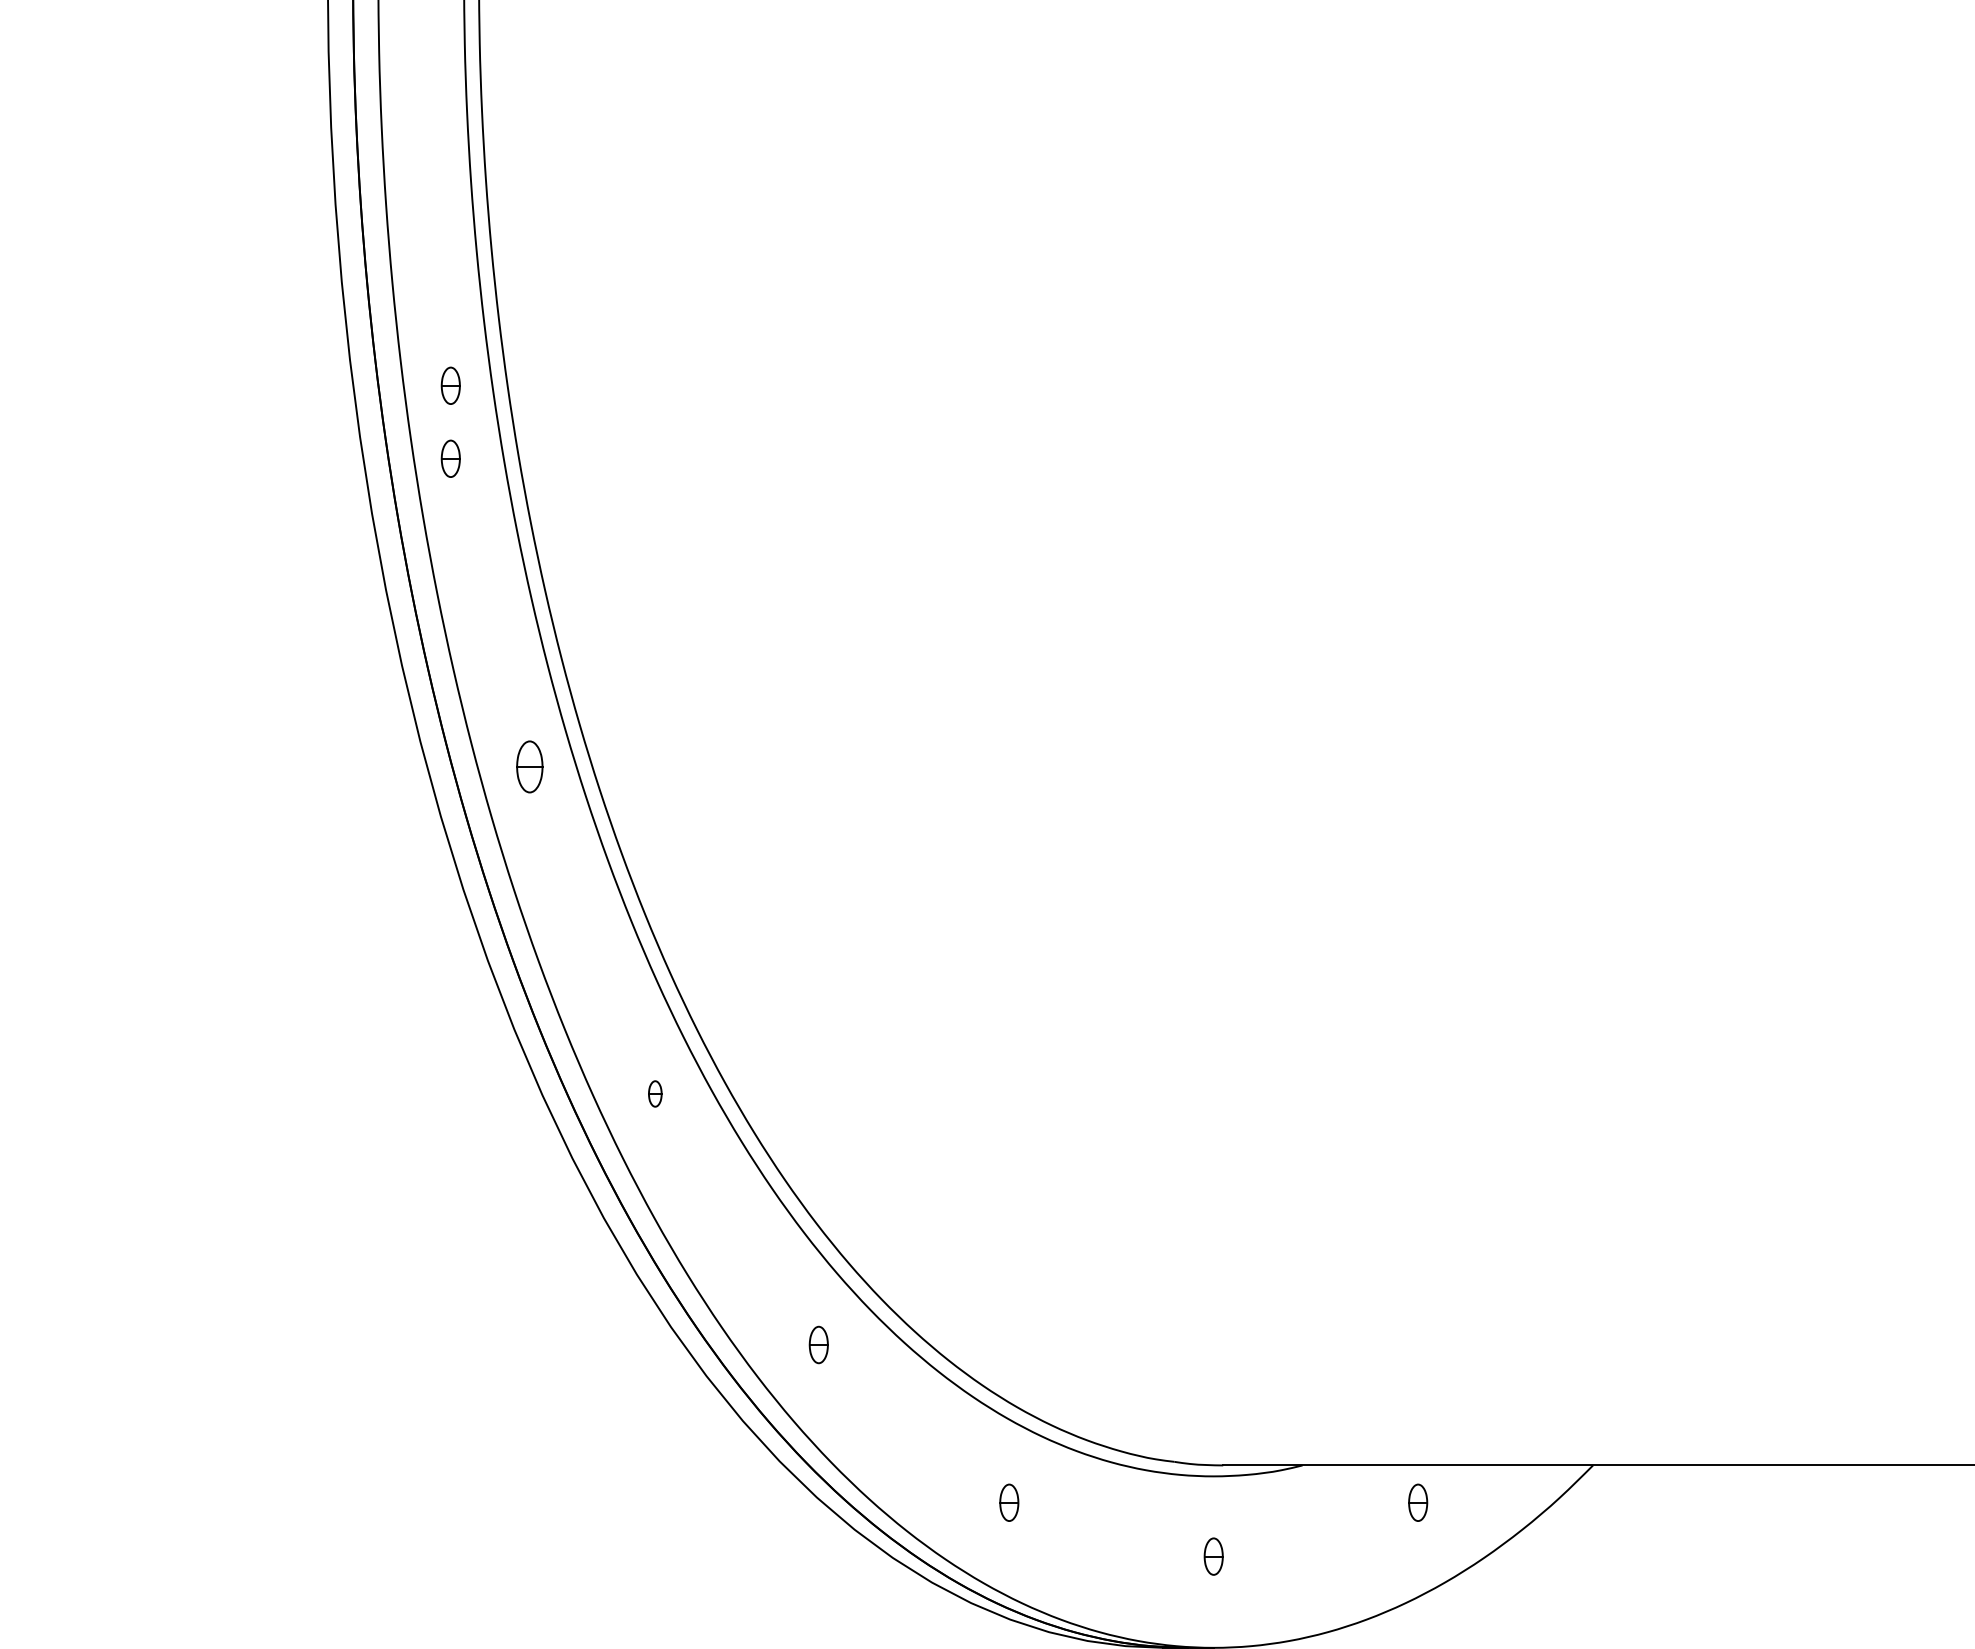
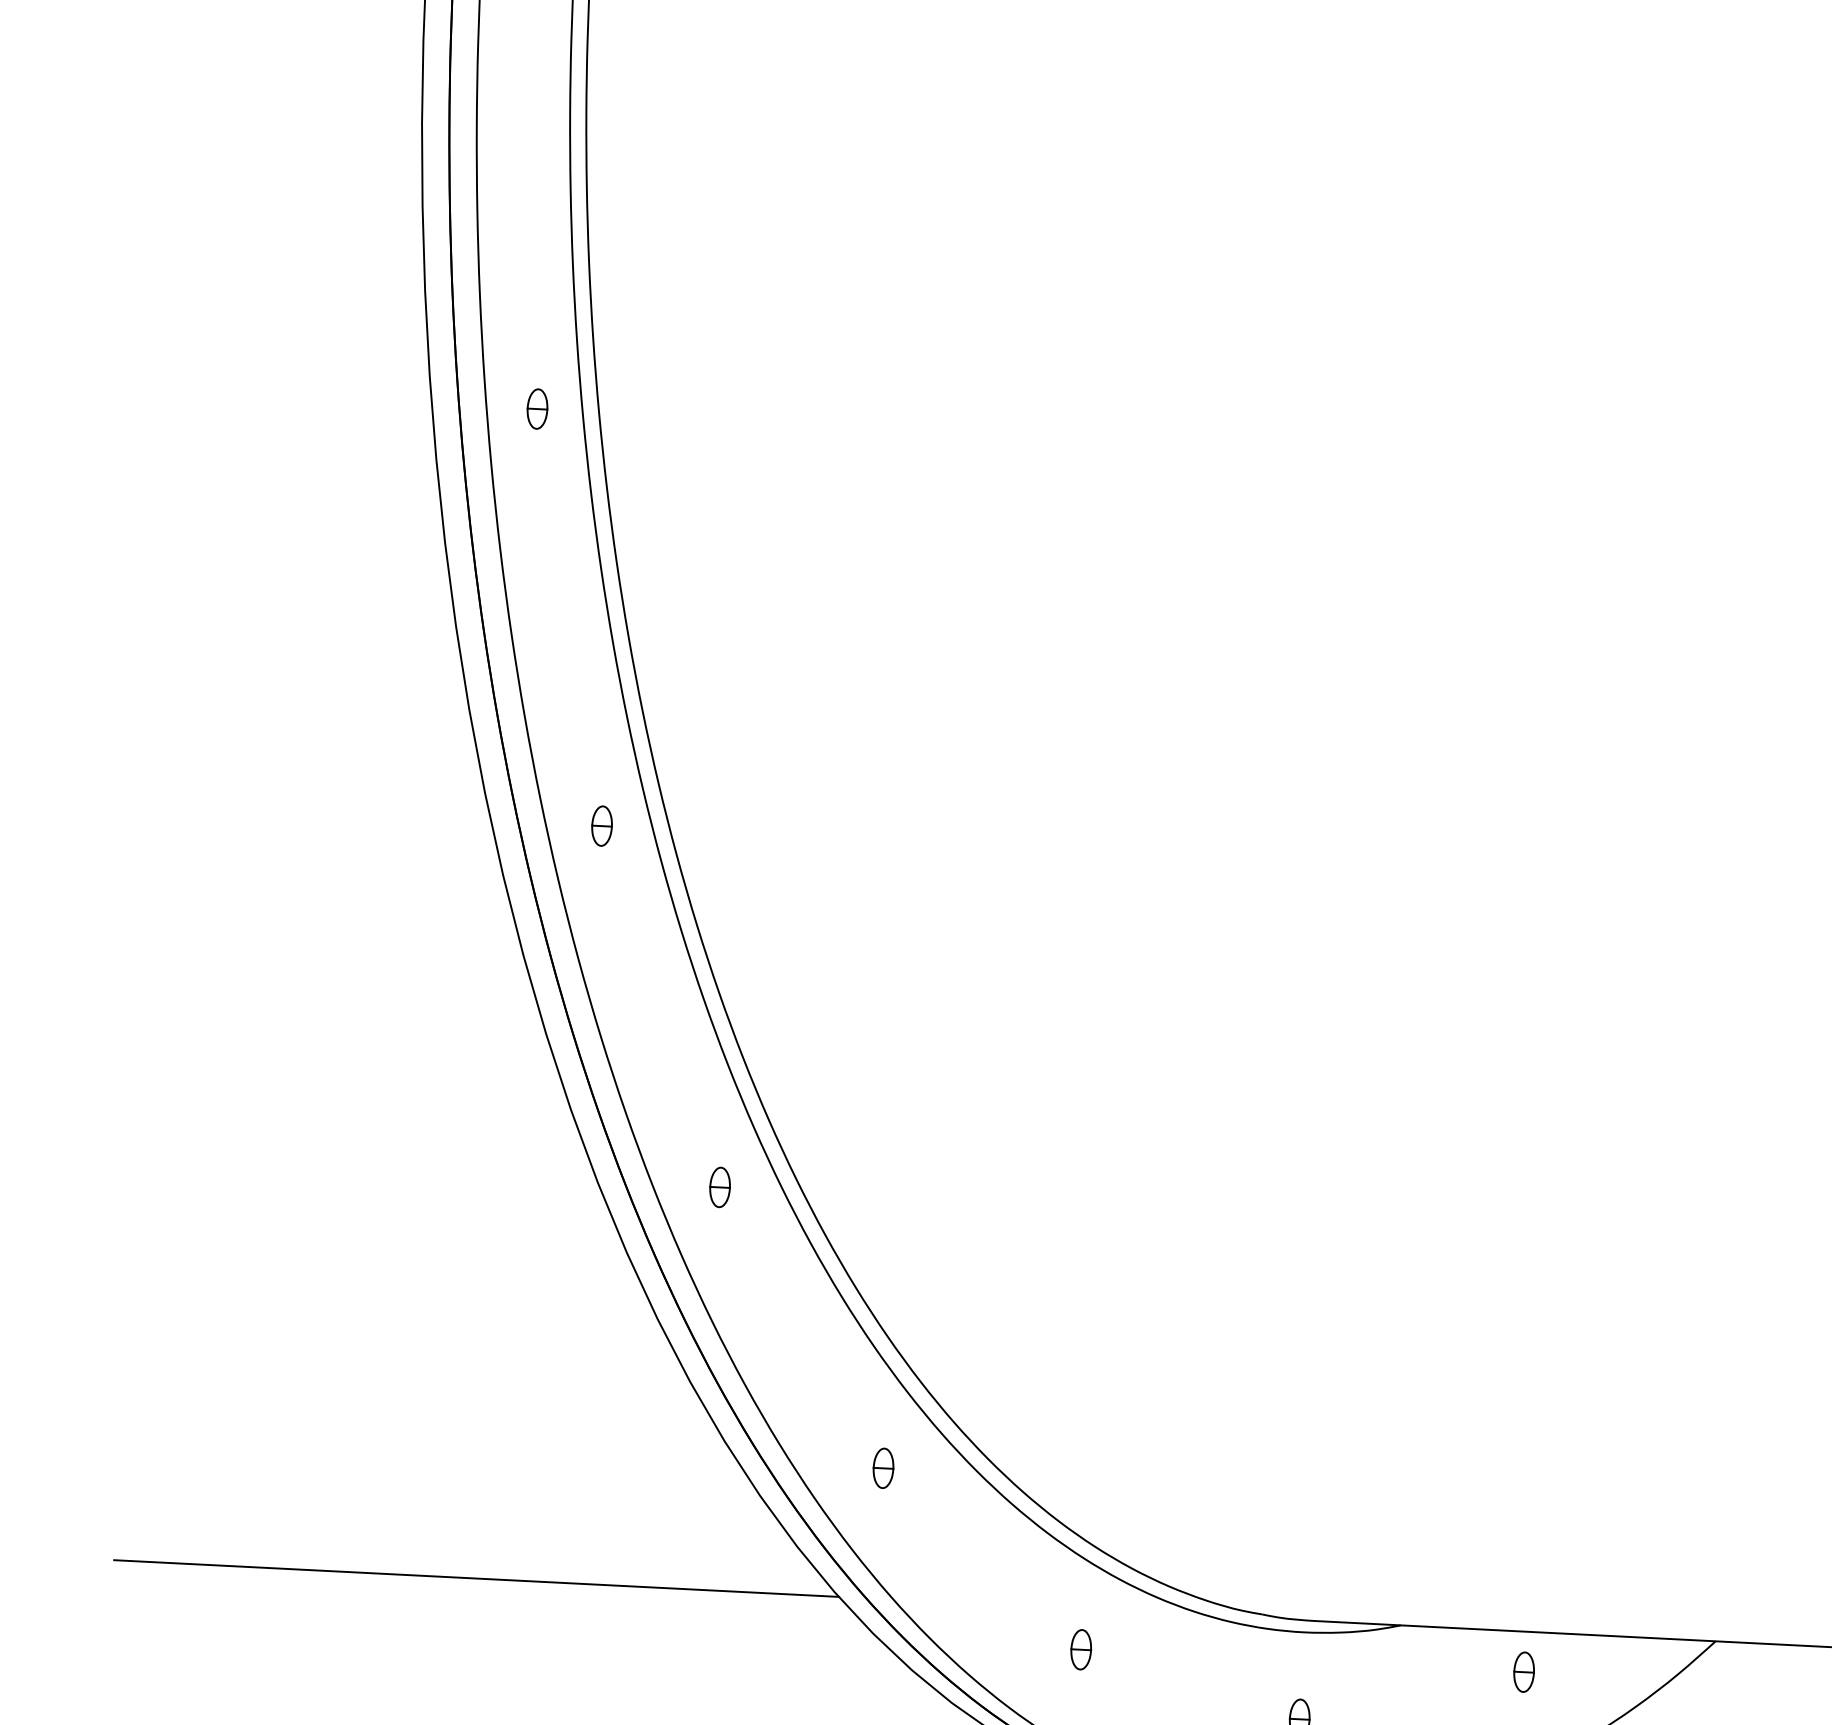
part: (450, 458) -> (533, 487), removed
part: (529, 766) -> (601, 825), size x0.71
part: (655, 1093) -> (720, 1186), size x1.43
line: (448, 1465) -> (475, 1578), added

